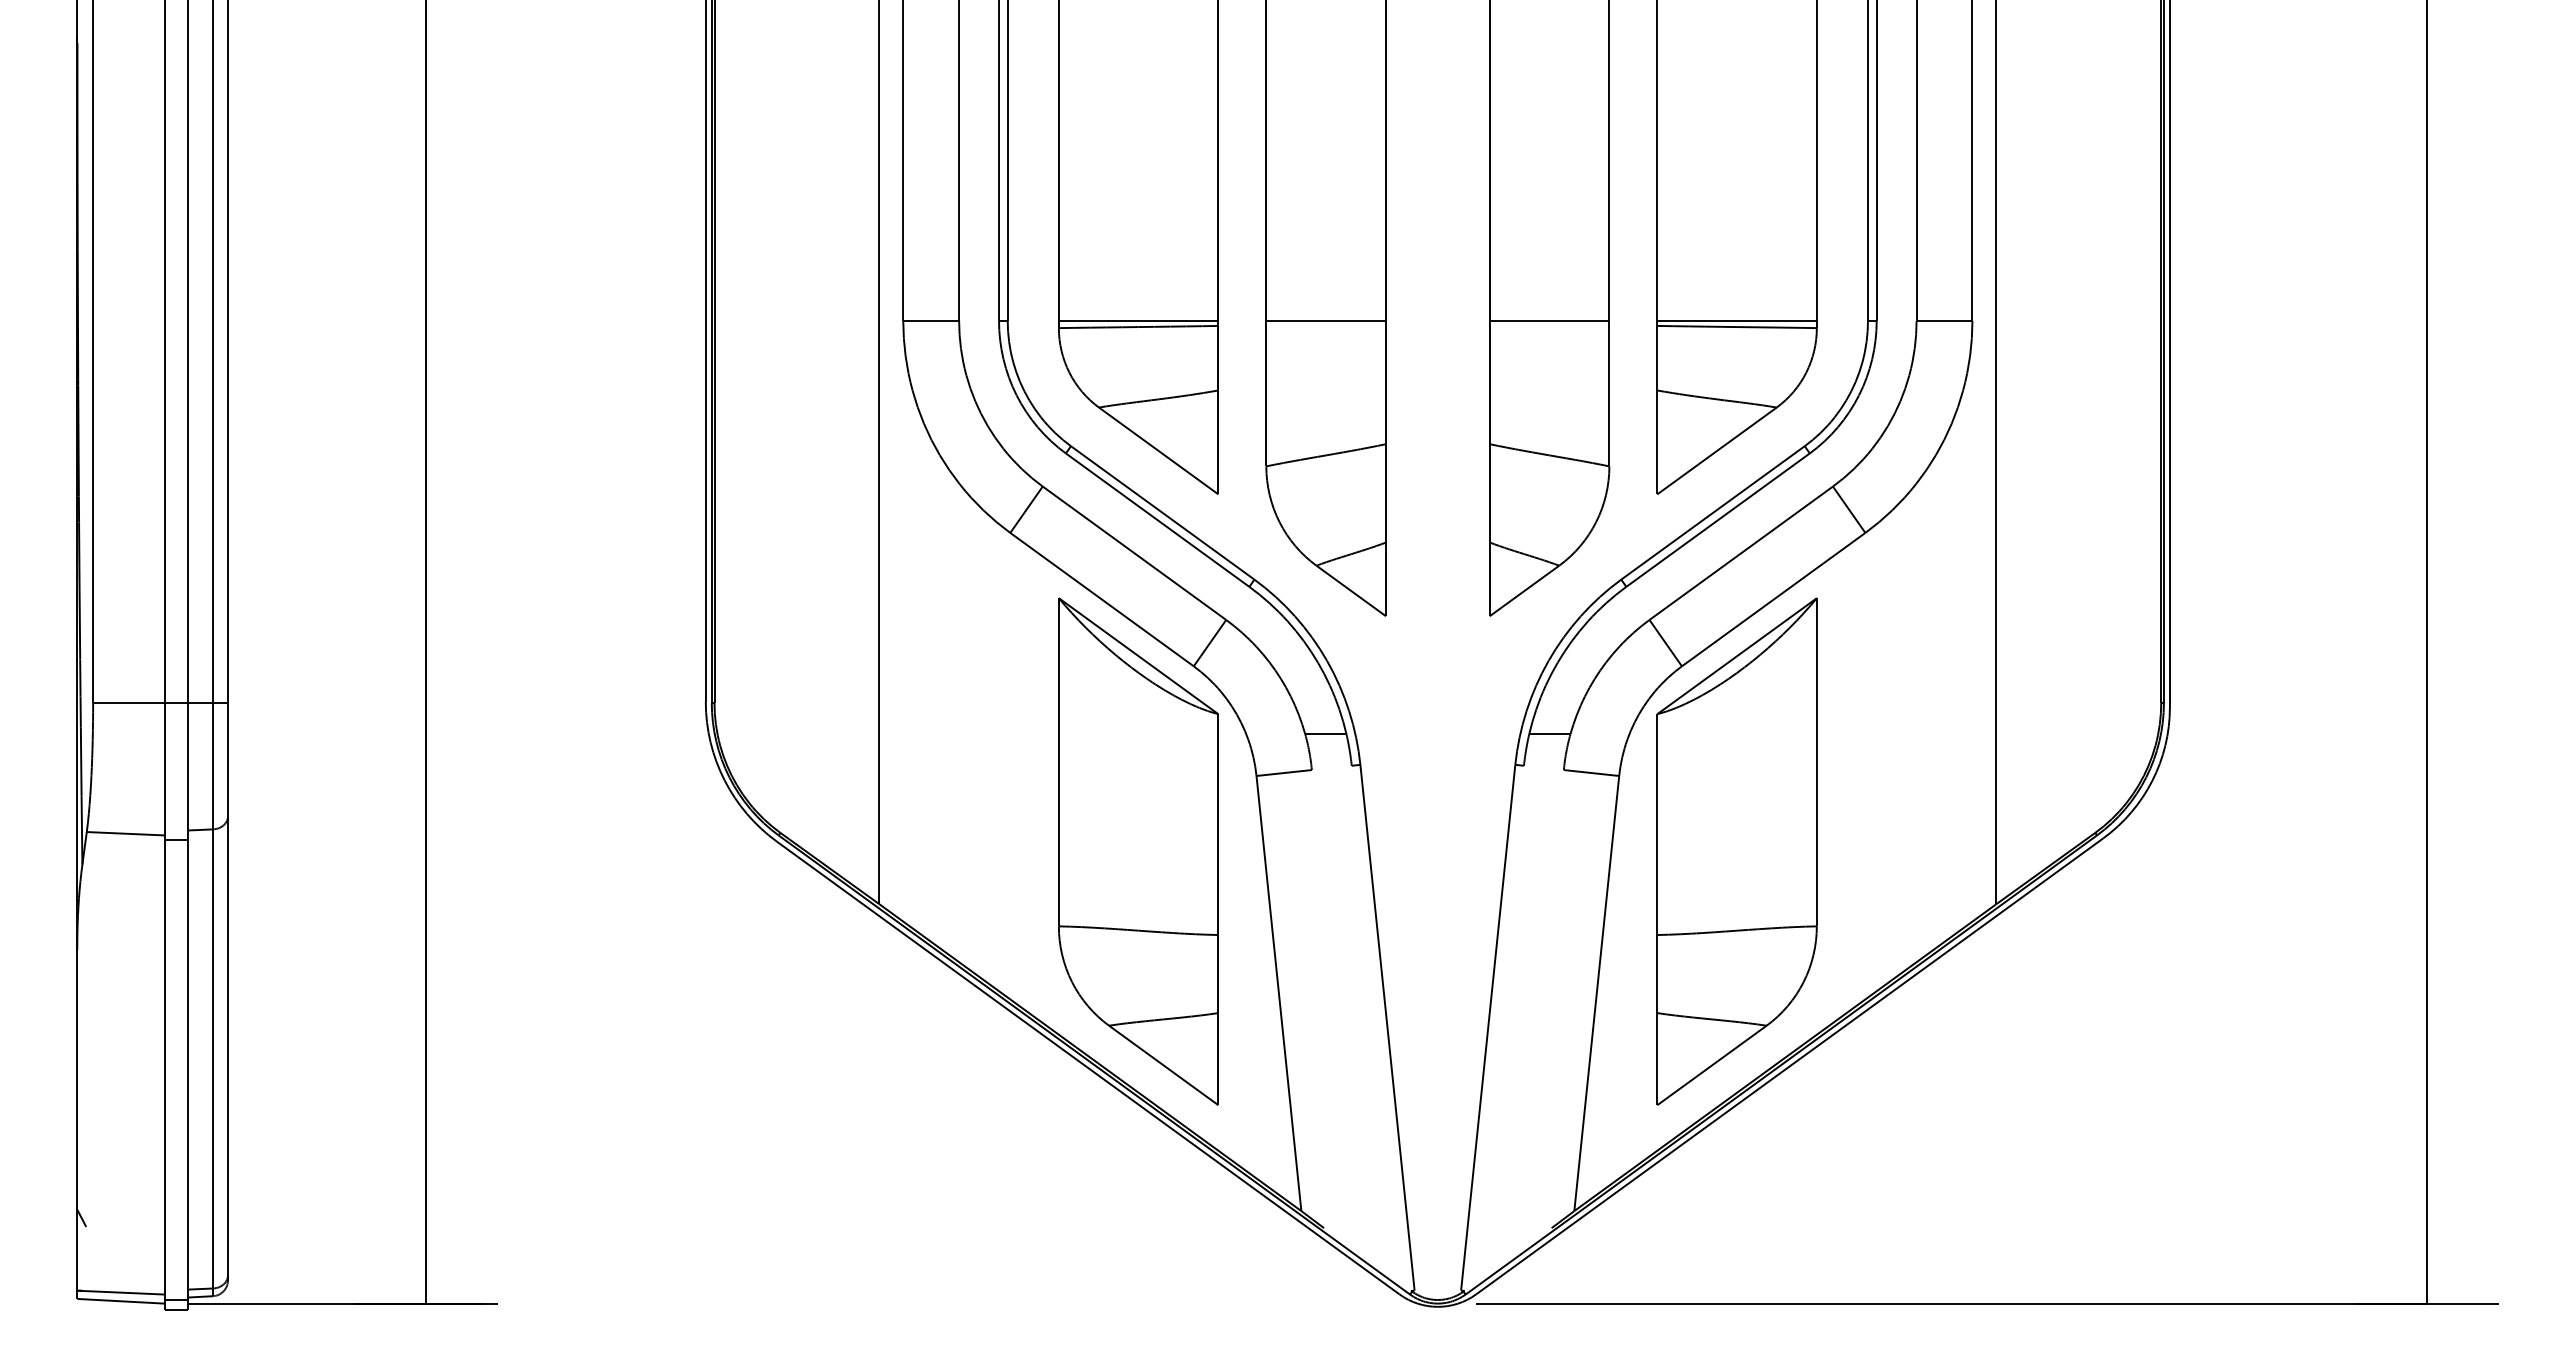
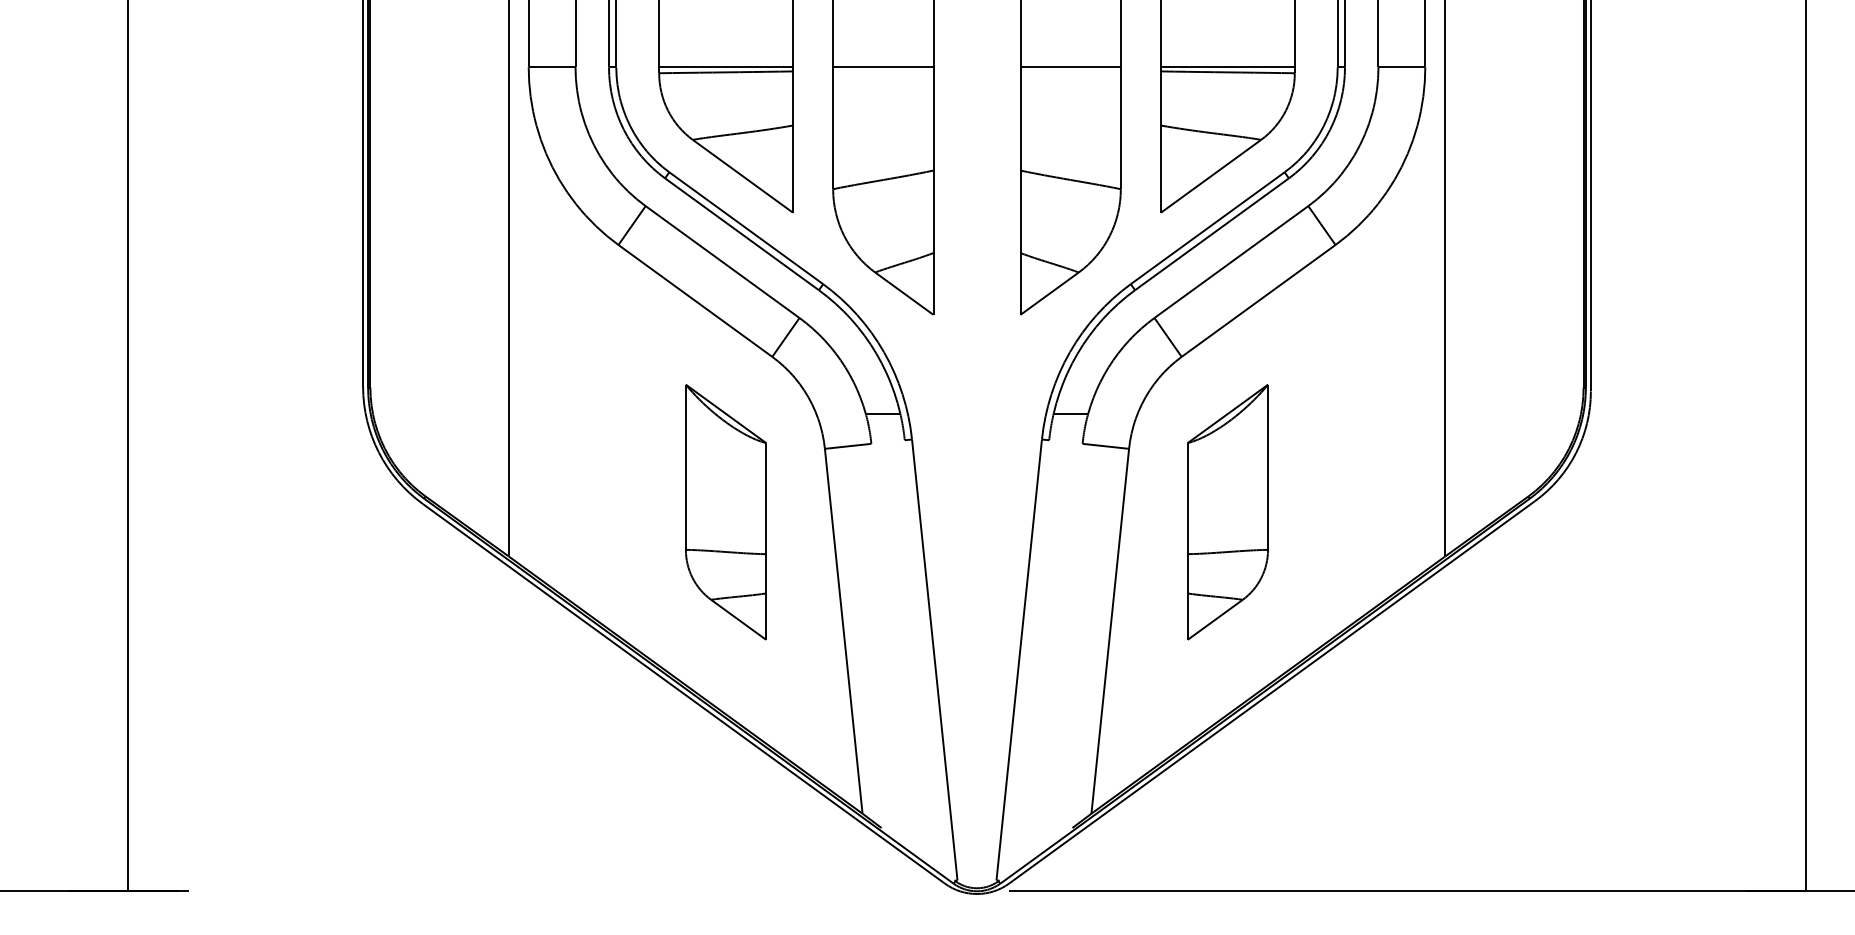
part: (1138, 851) -> (725, 512), size x0.6
part: (1736, 851) -> (1227, 512), size x0.6

